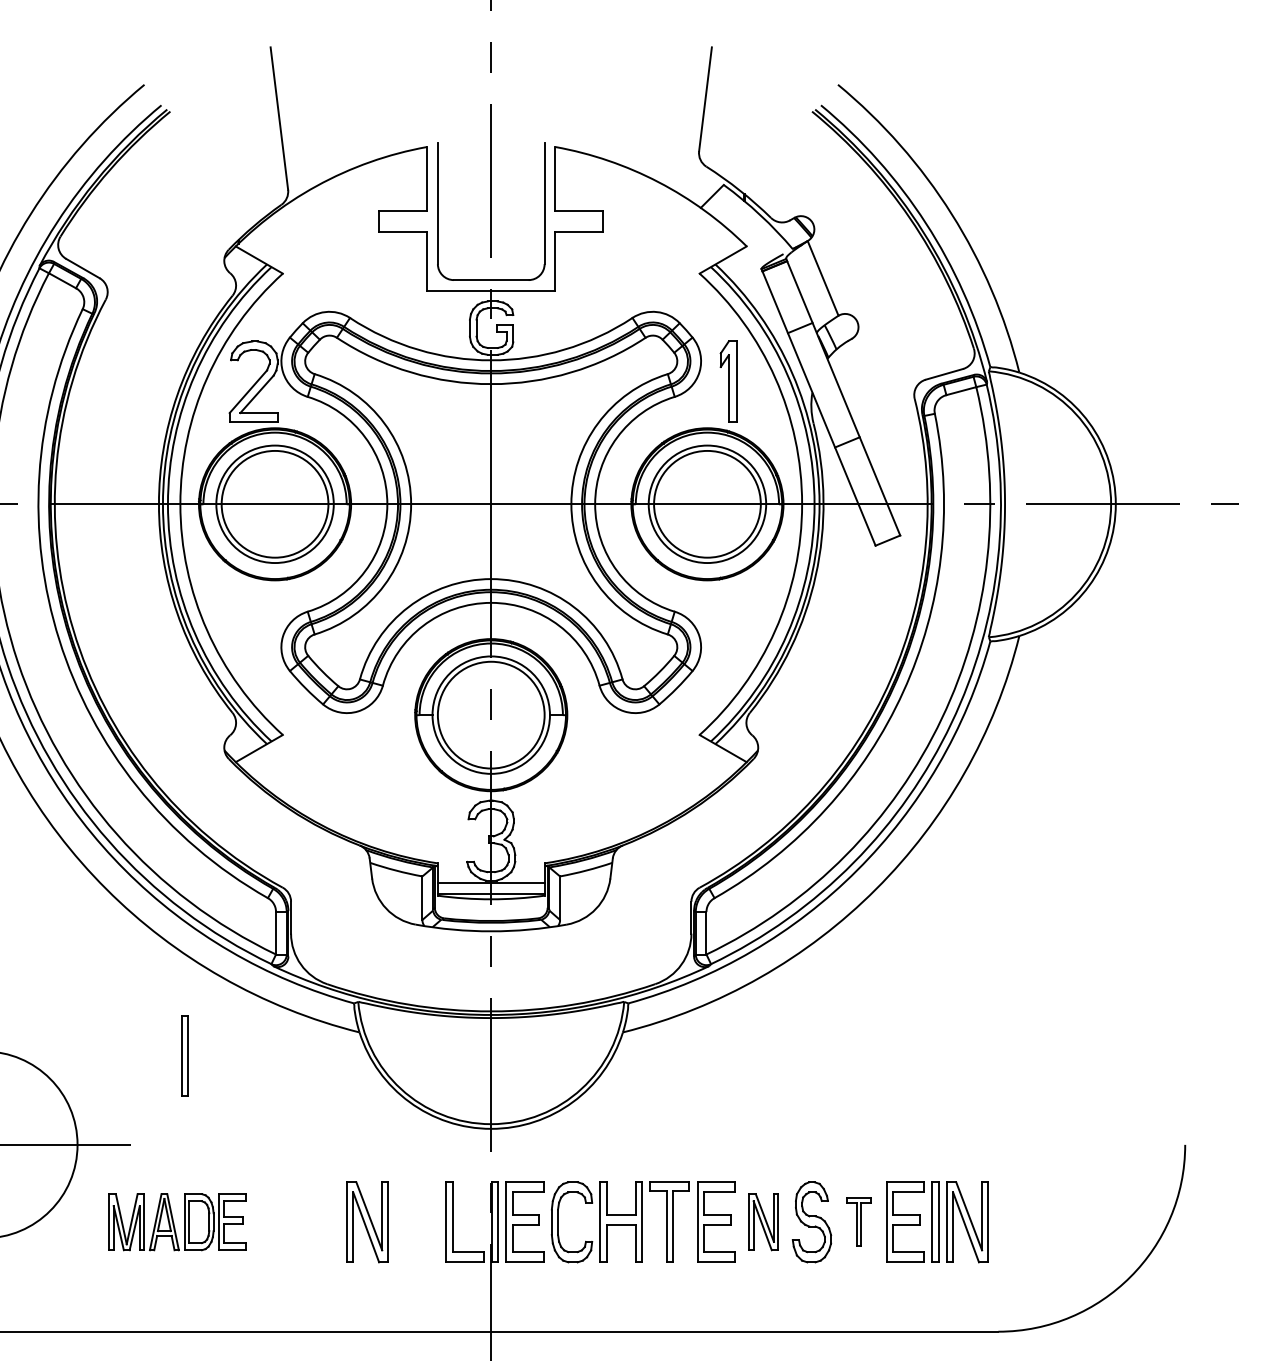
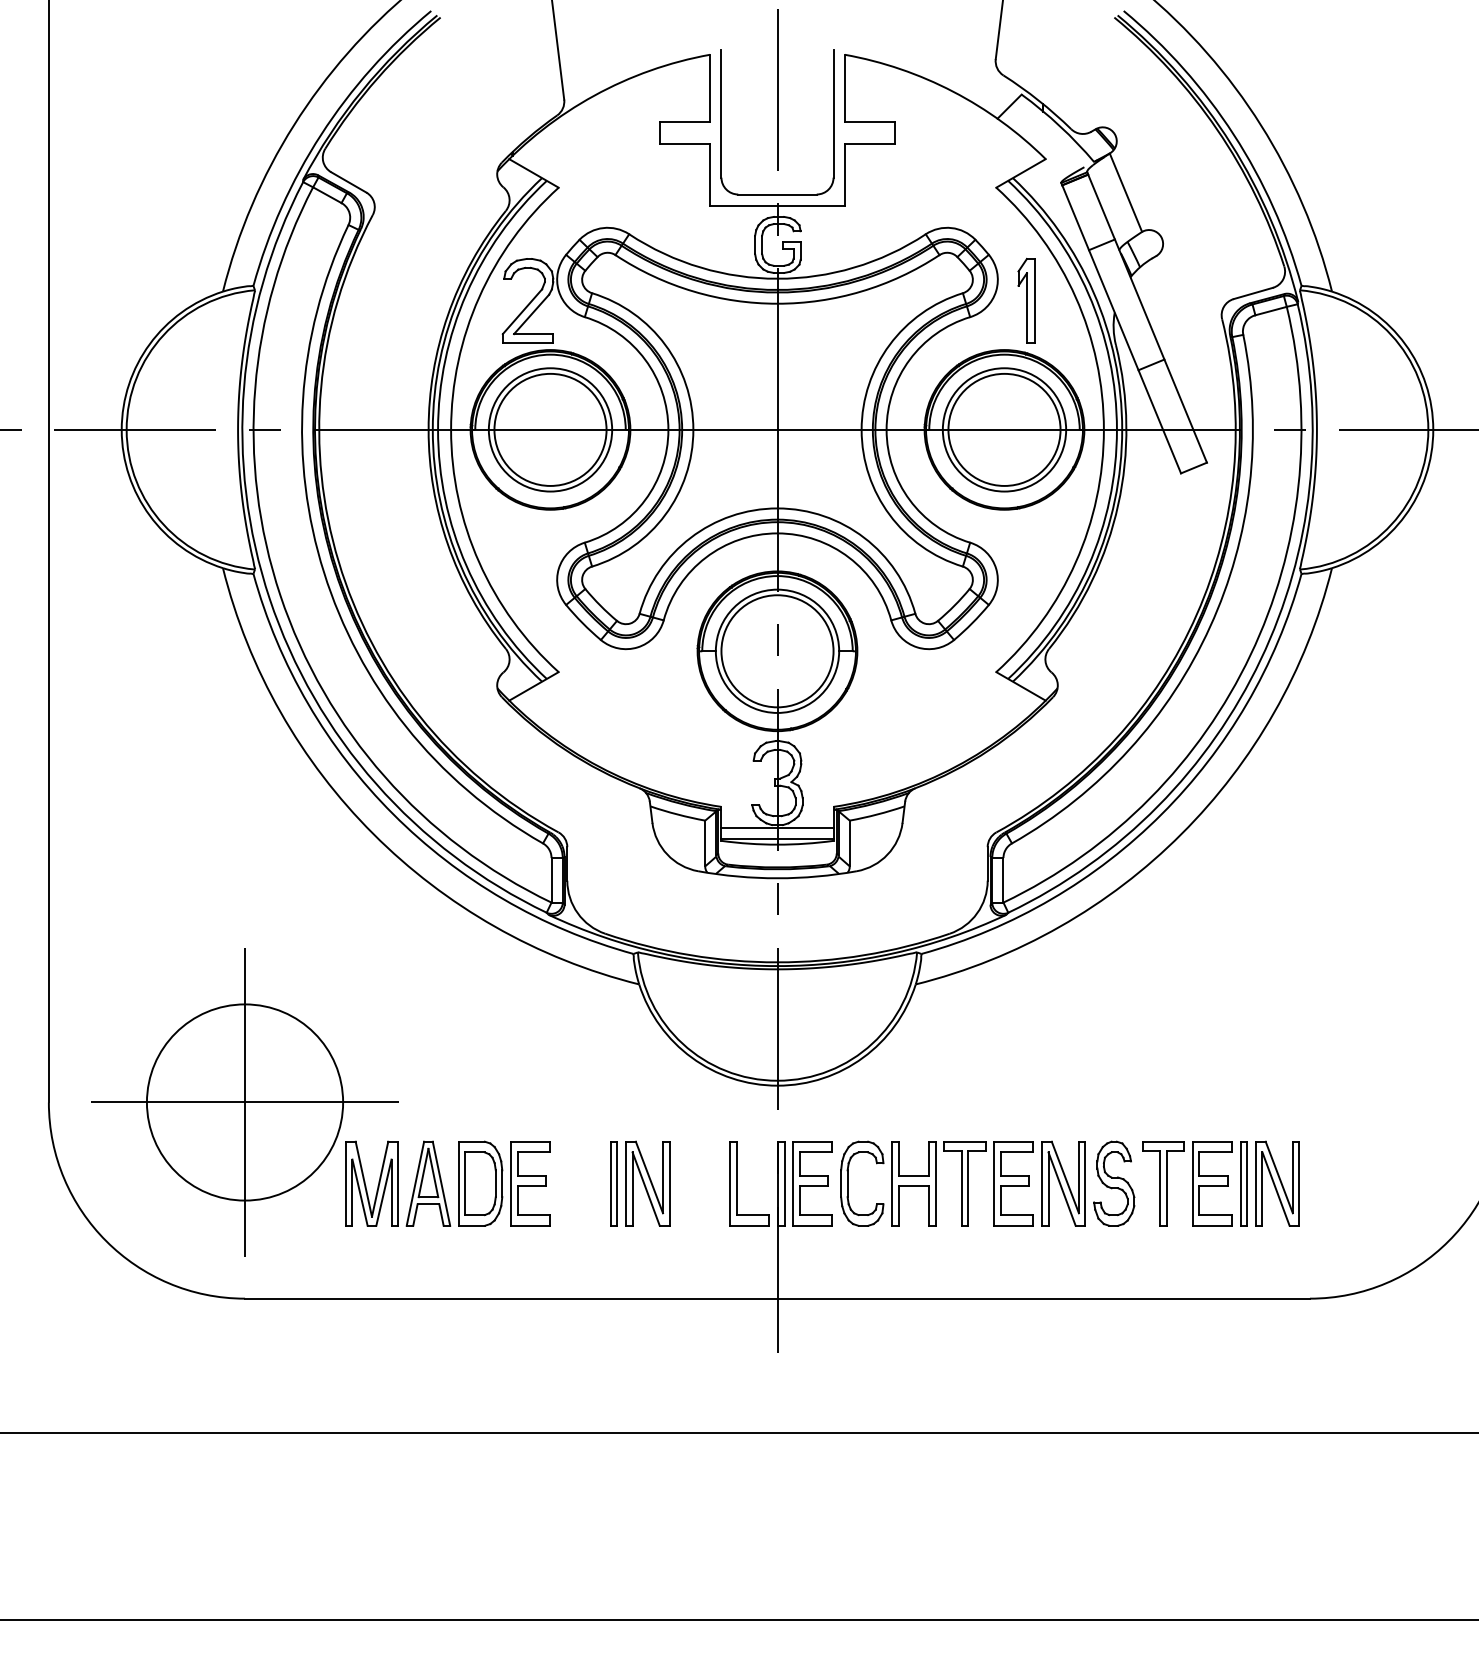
part: (184, 1055) -> (613, 1183), moved
part: (176, 1222) -> (447, 1183), size x1.43
part: (763, 1222) -> (1063, 1183), size x1.43
part: (858, 1222) -> (1163, 1183), size x1.67

